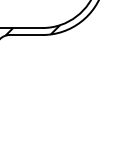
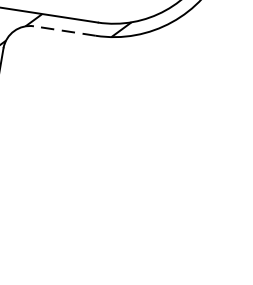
line: (25, 35) -> (63, 31), solid -> dashed

